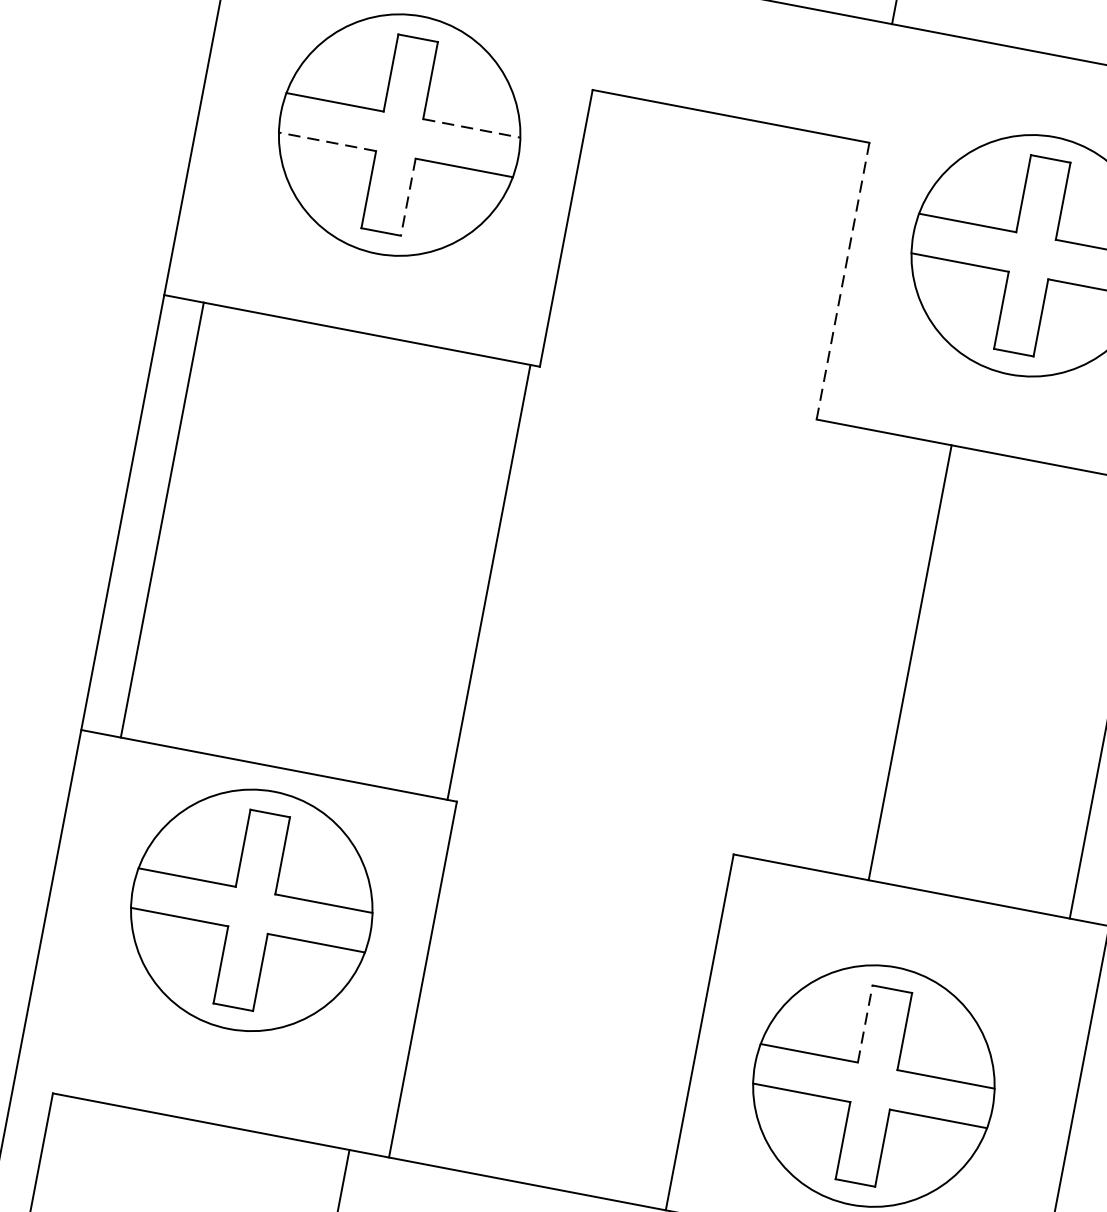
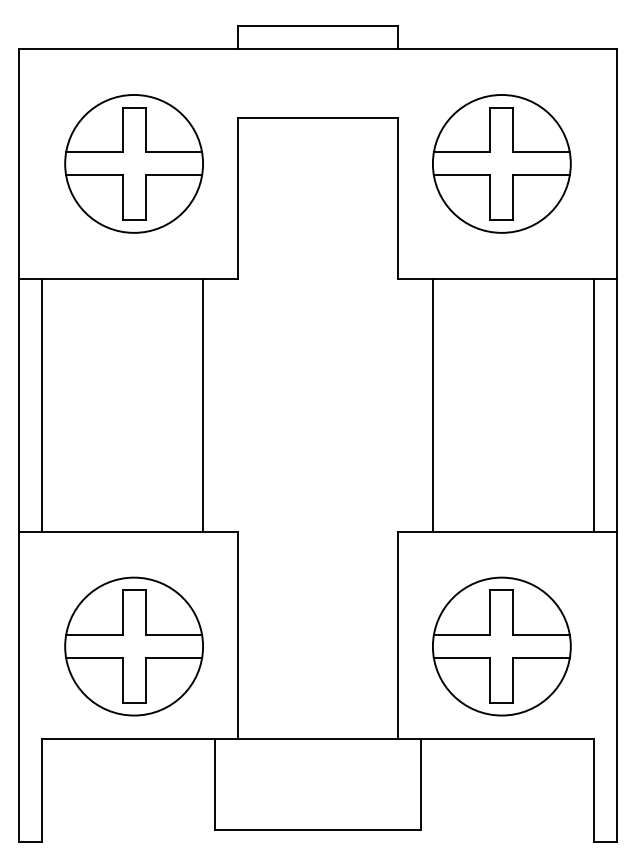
line: (472, 128) -> (174, 152), dashed -> solid
line: (325, 141) -> (93, 175), dashed -> solid
line: (407, 198) -> (145, 198), dashed -> solid
line: (843, 281) -> (398, 198), dashed -> solid
line: (489, 581) -> (203, 404), moved
line: (909, 661) -> (432, 404), moved
part: (250, 910) -> (133, 646), moved
line: (865, 1023) -> (490, 612), dashed -> solid

